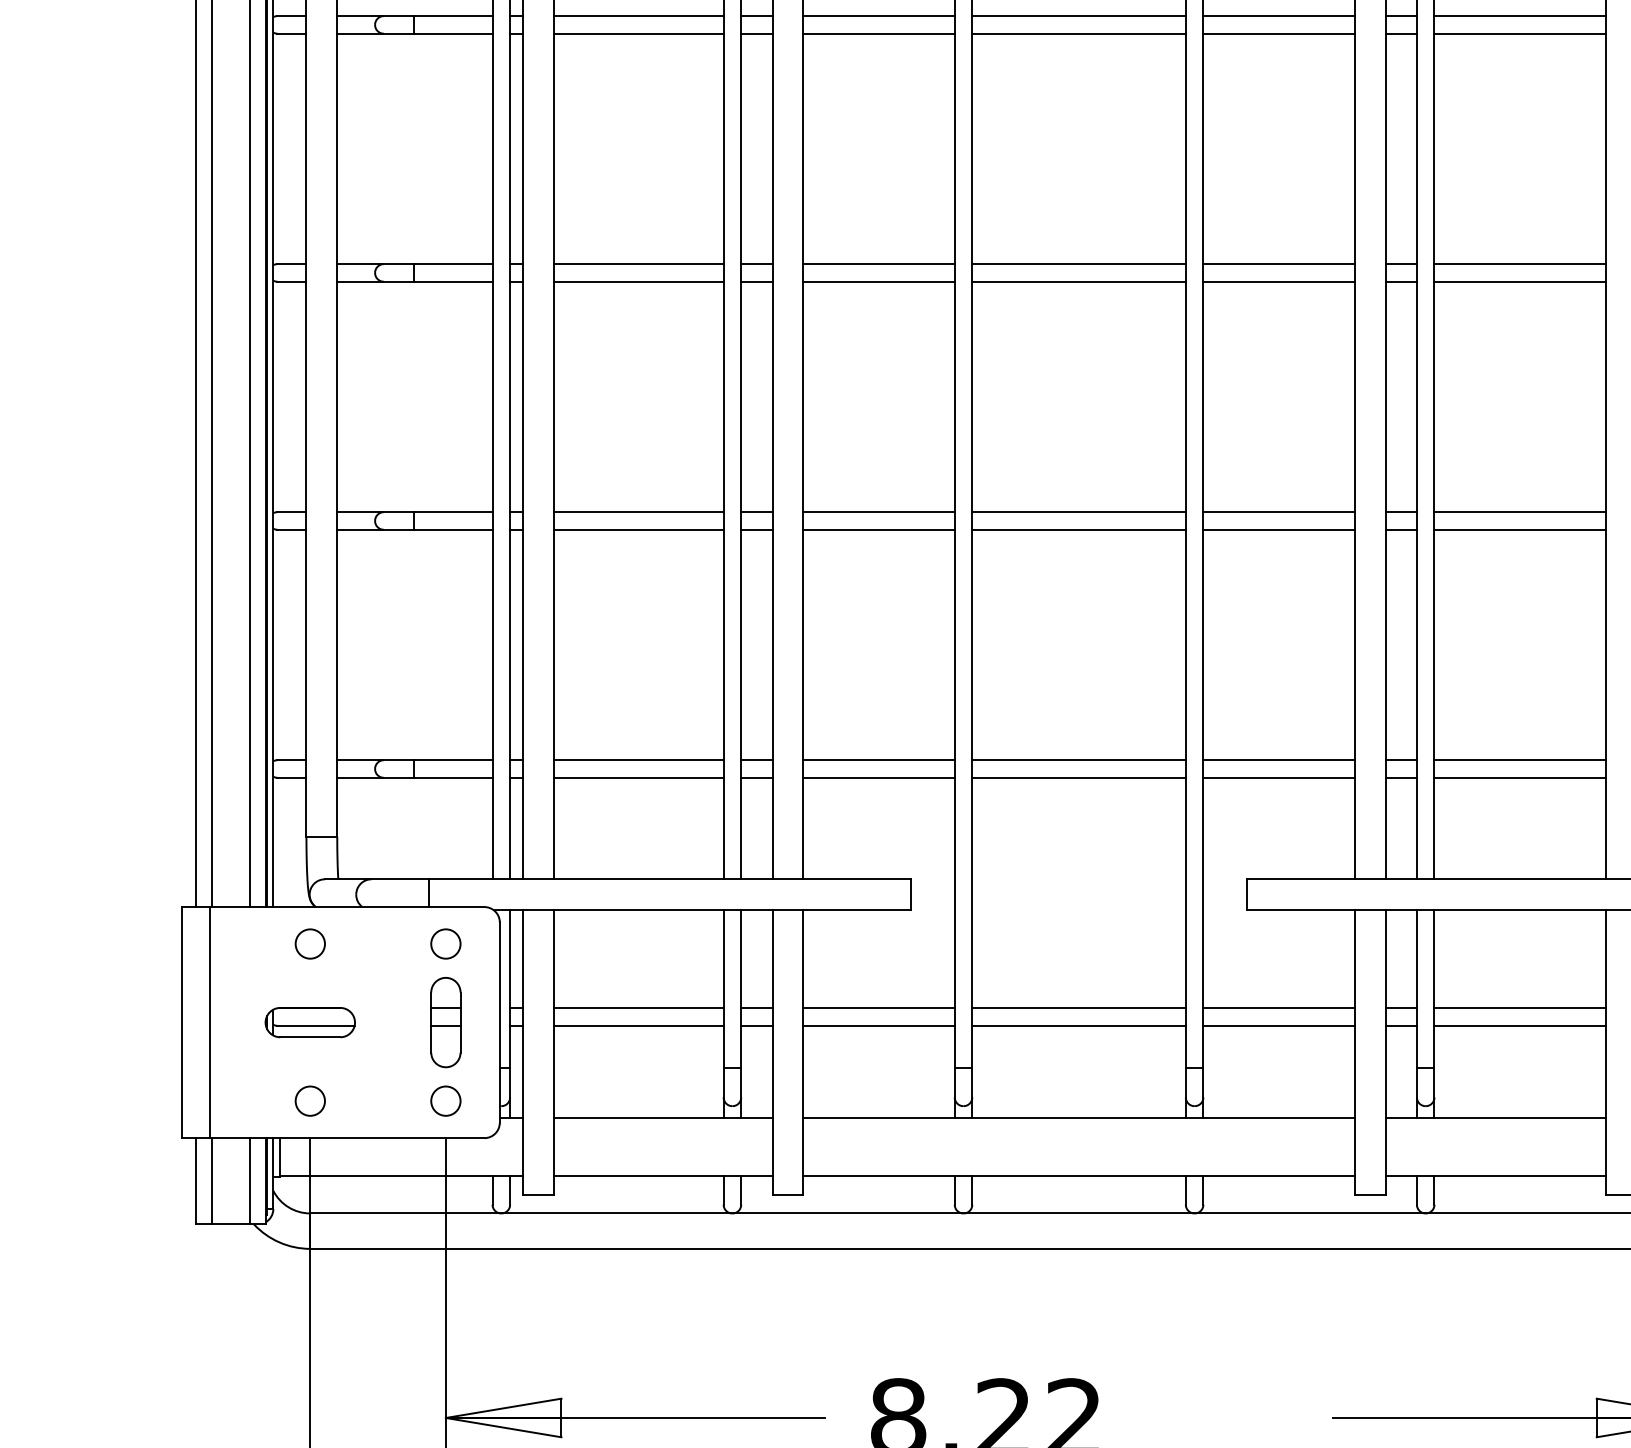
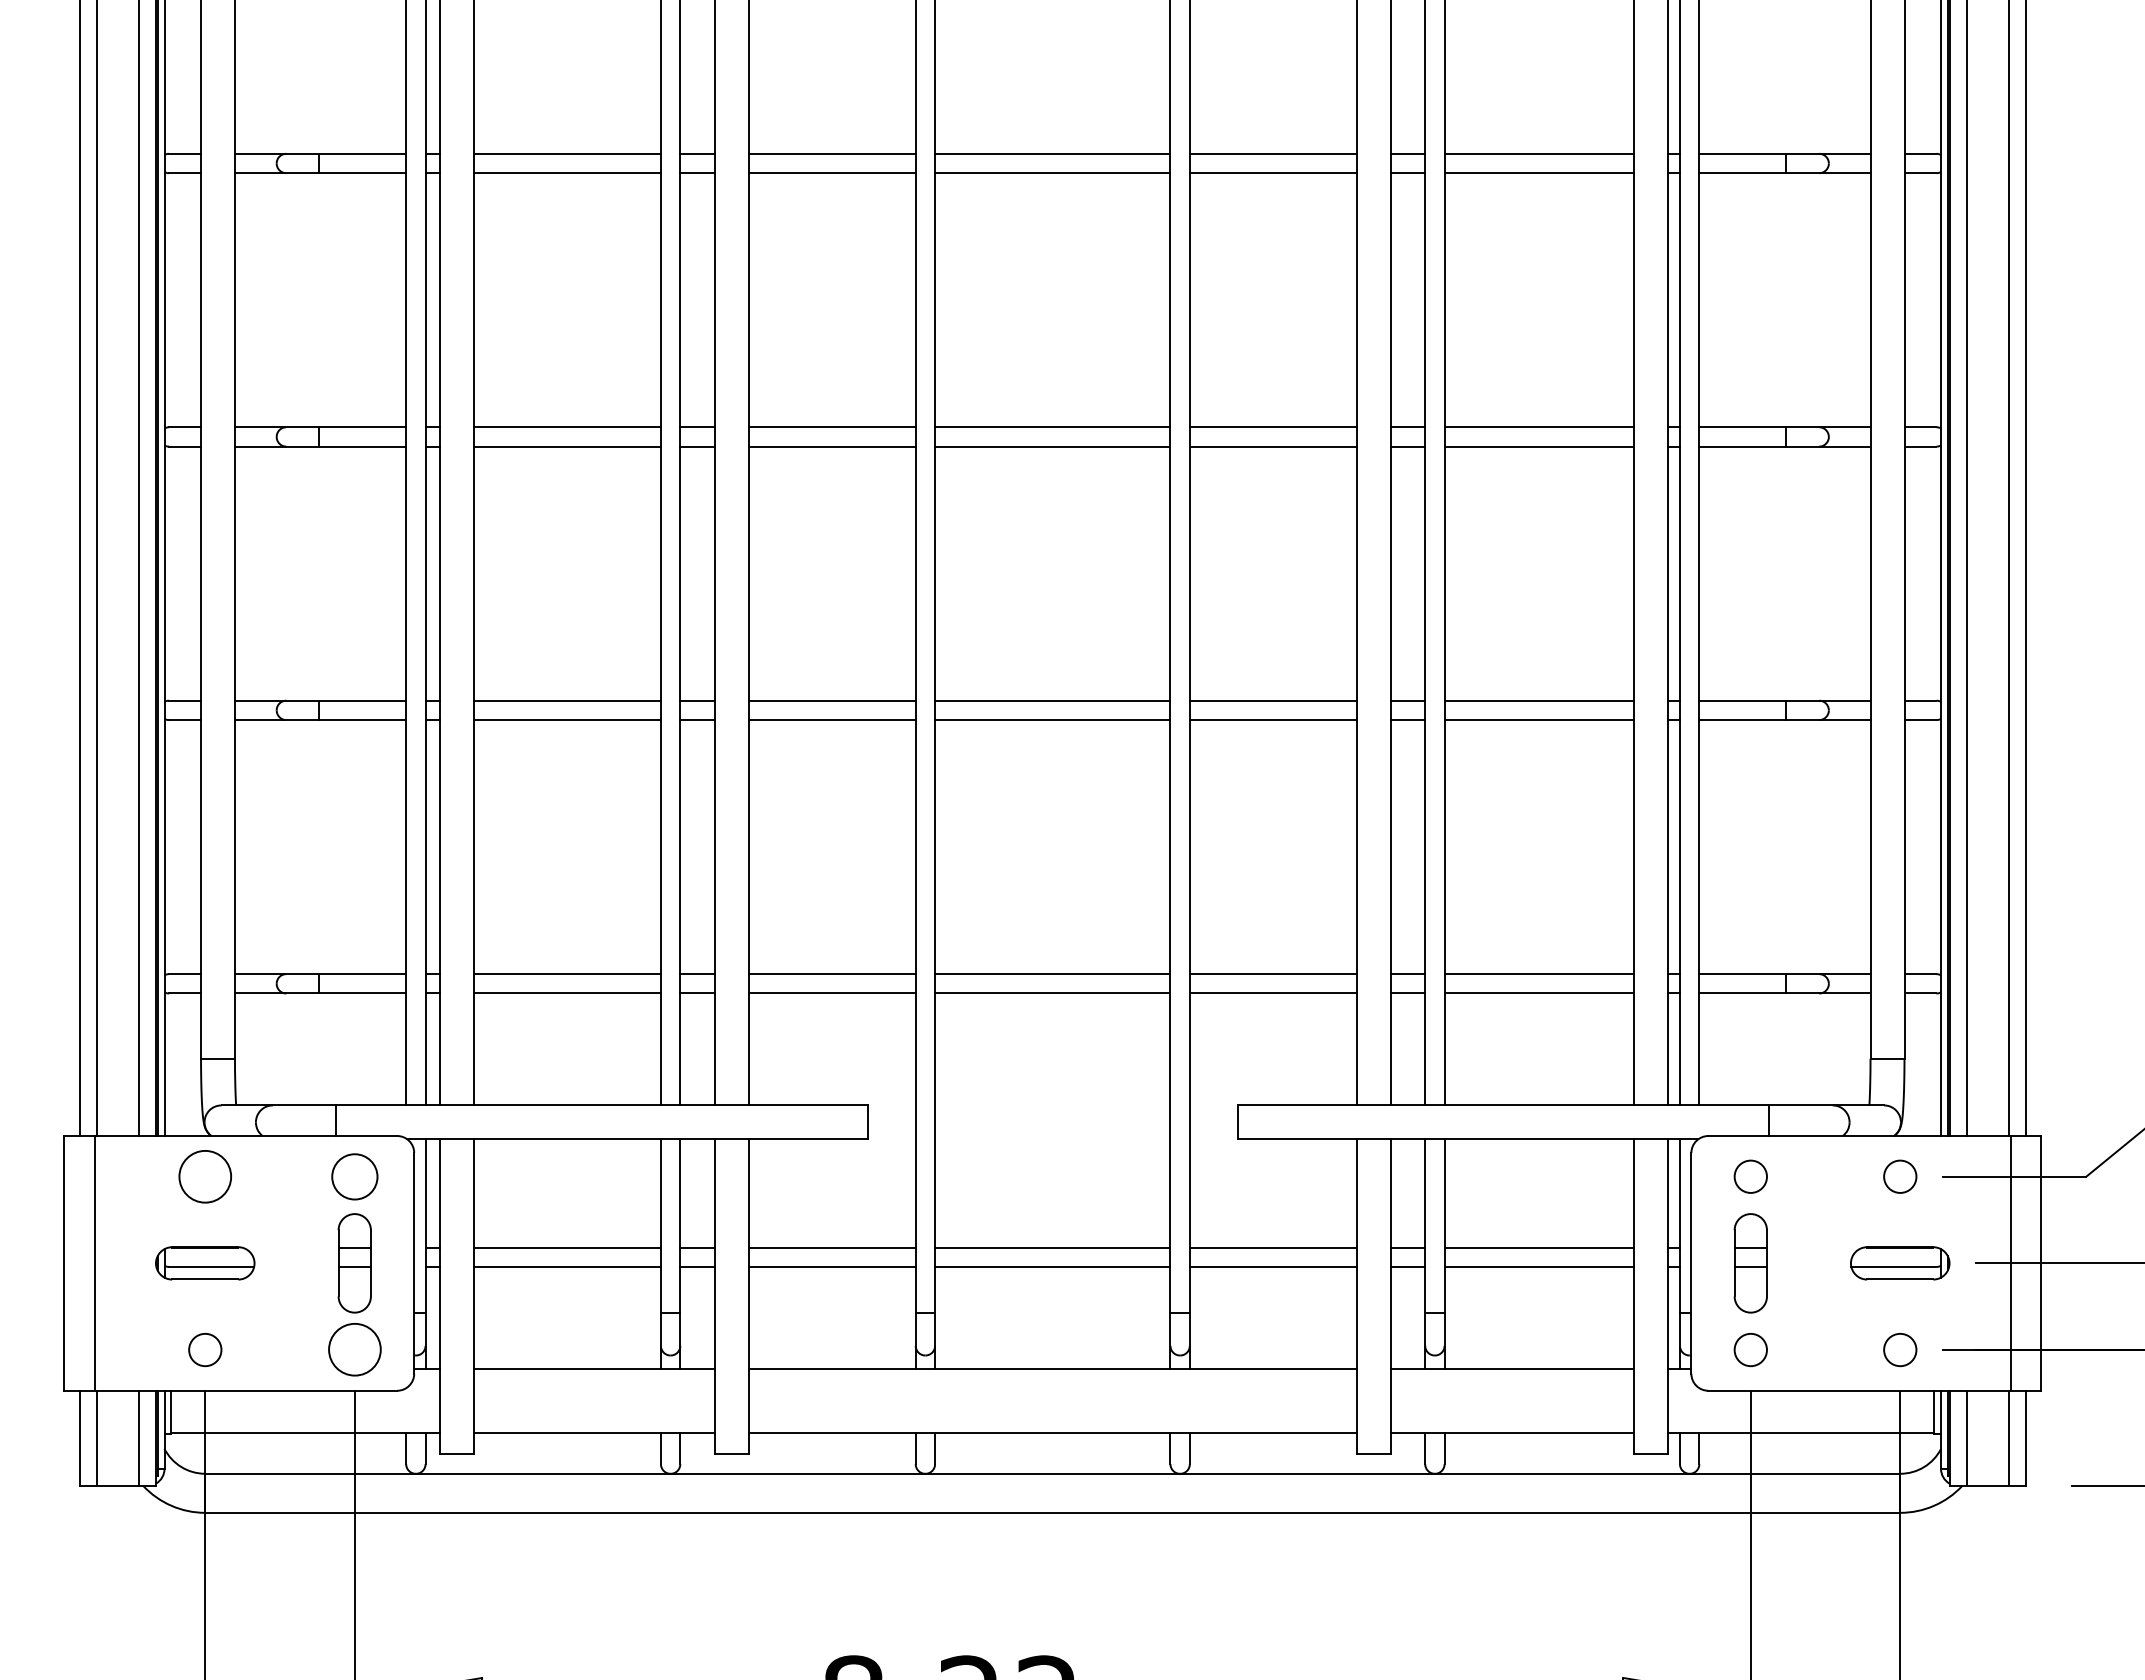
circle: (310, 943) -> (205, 1176), size x1.6
circle: (445, 943) -> (354, 1176), size x1.4
circle: (445, 1101) -> (354, 1350), size x1.6

